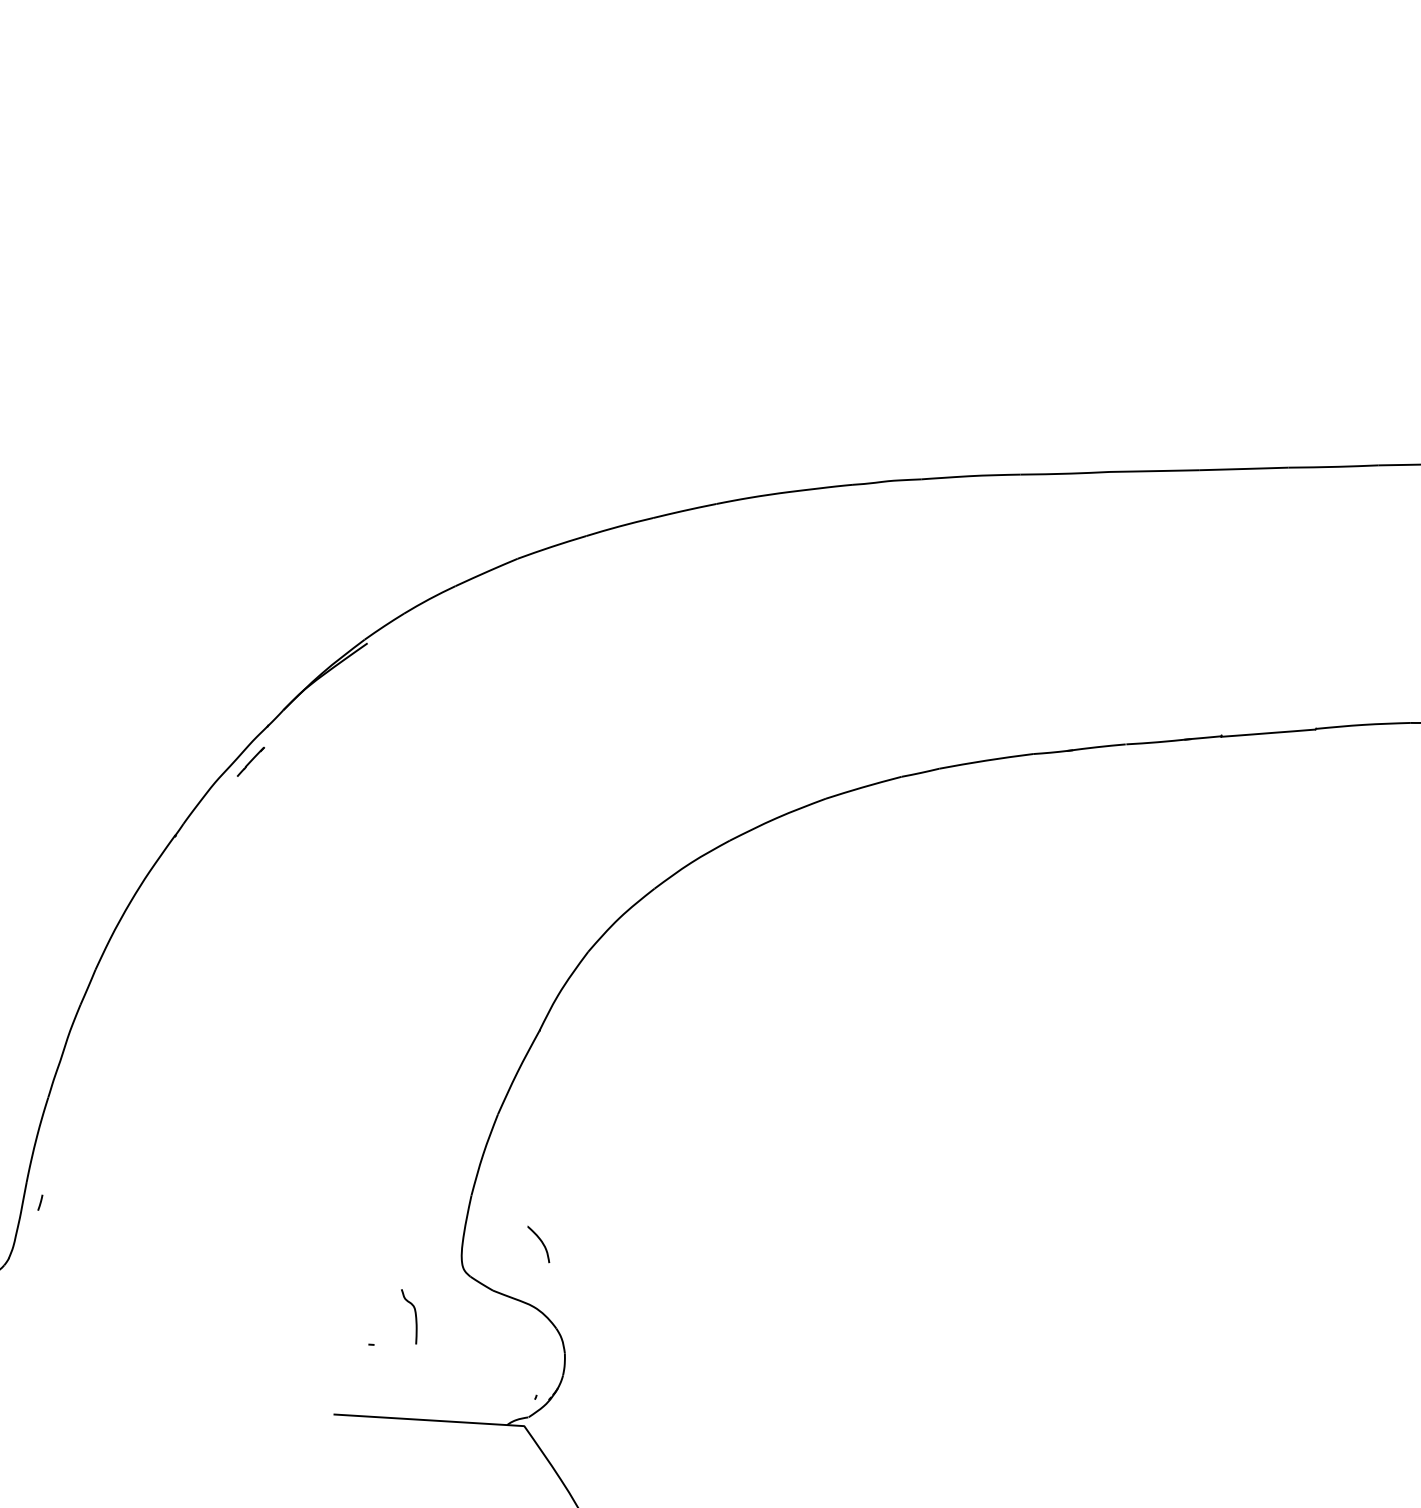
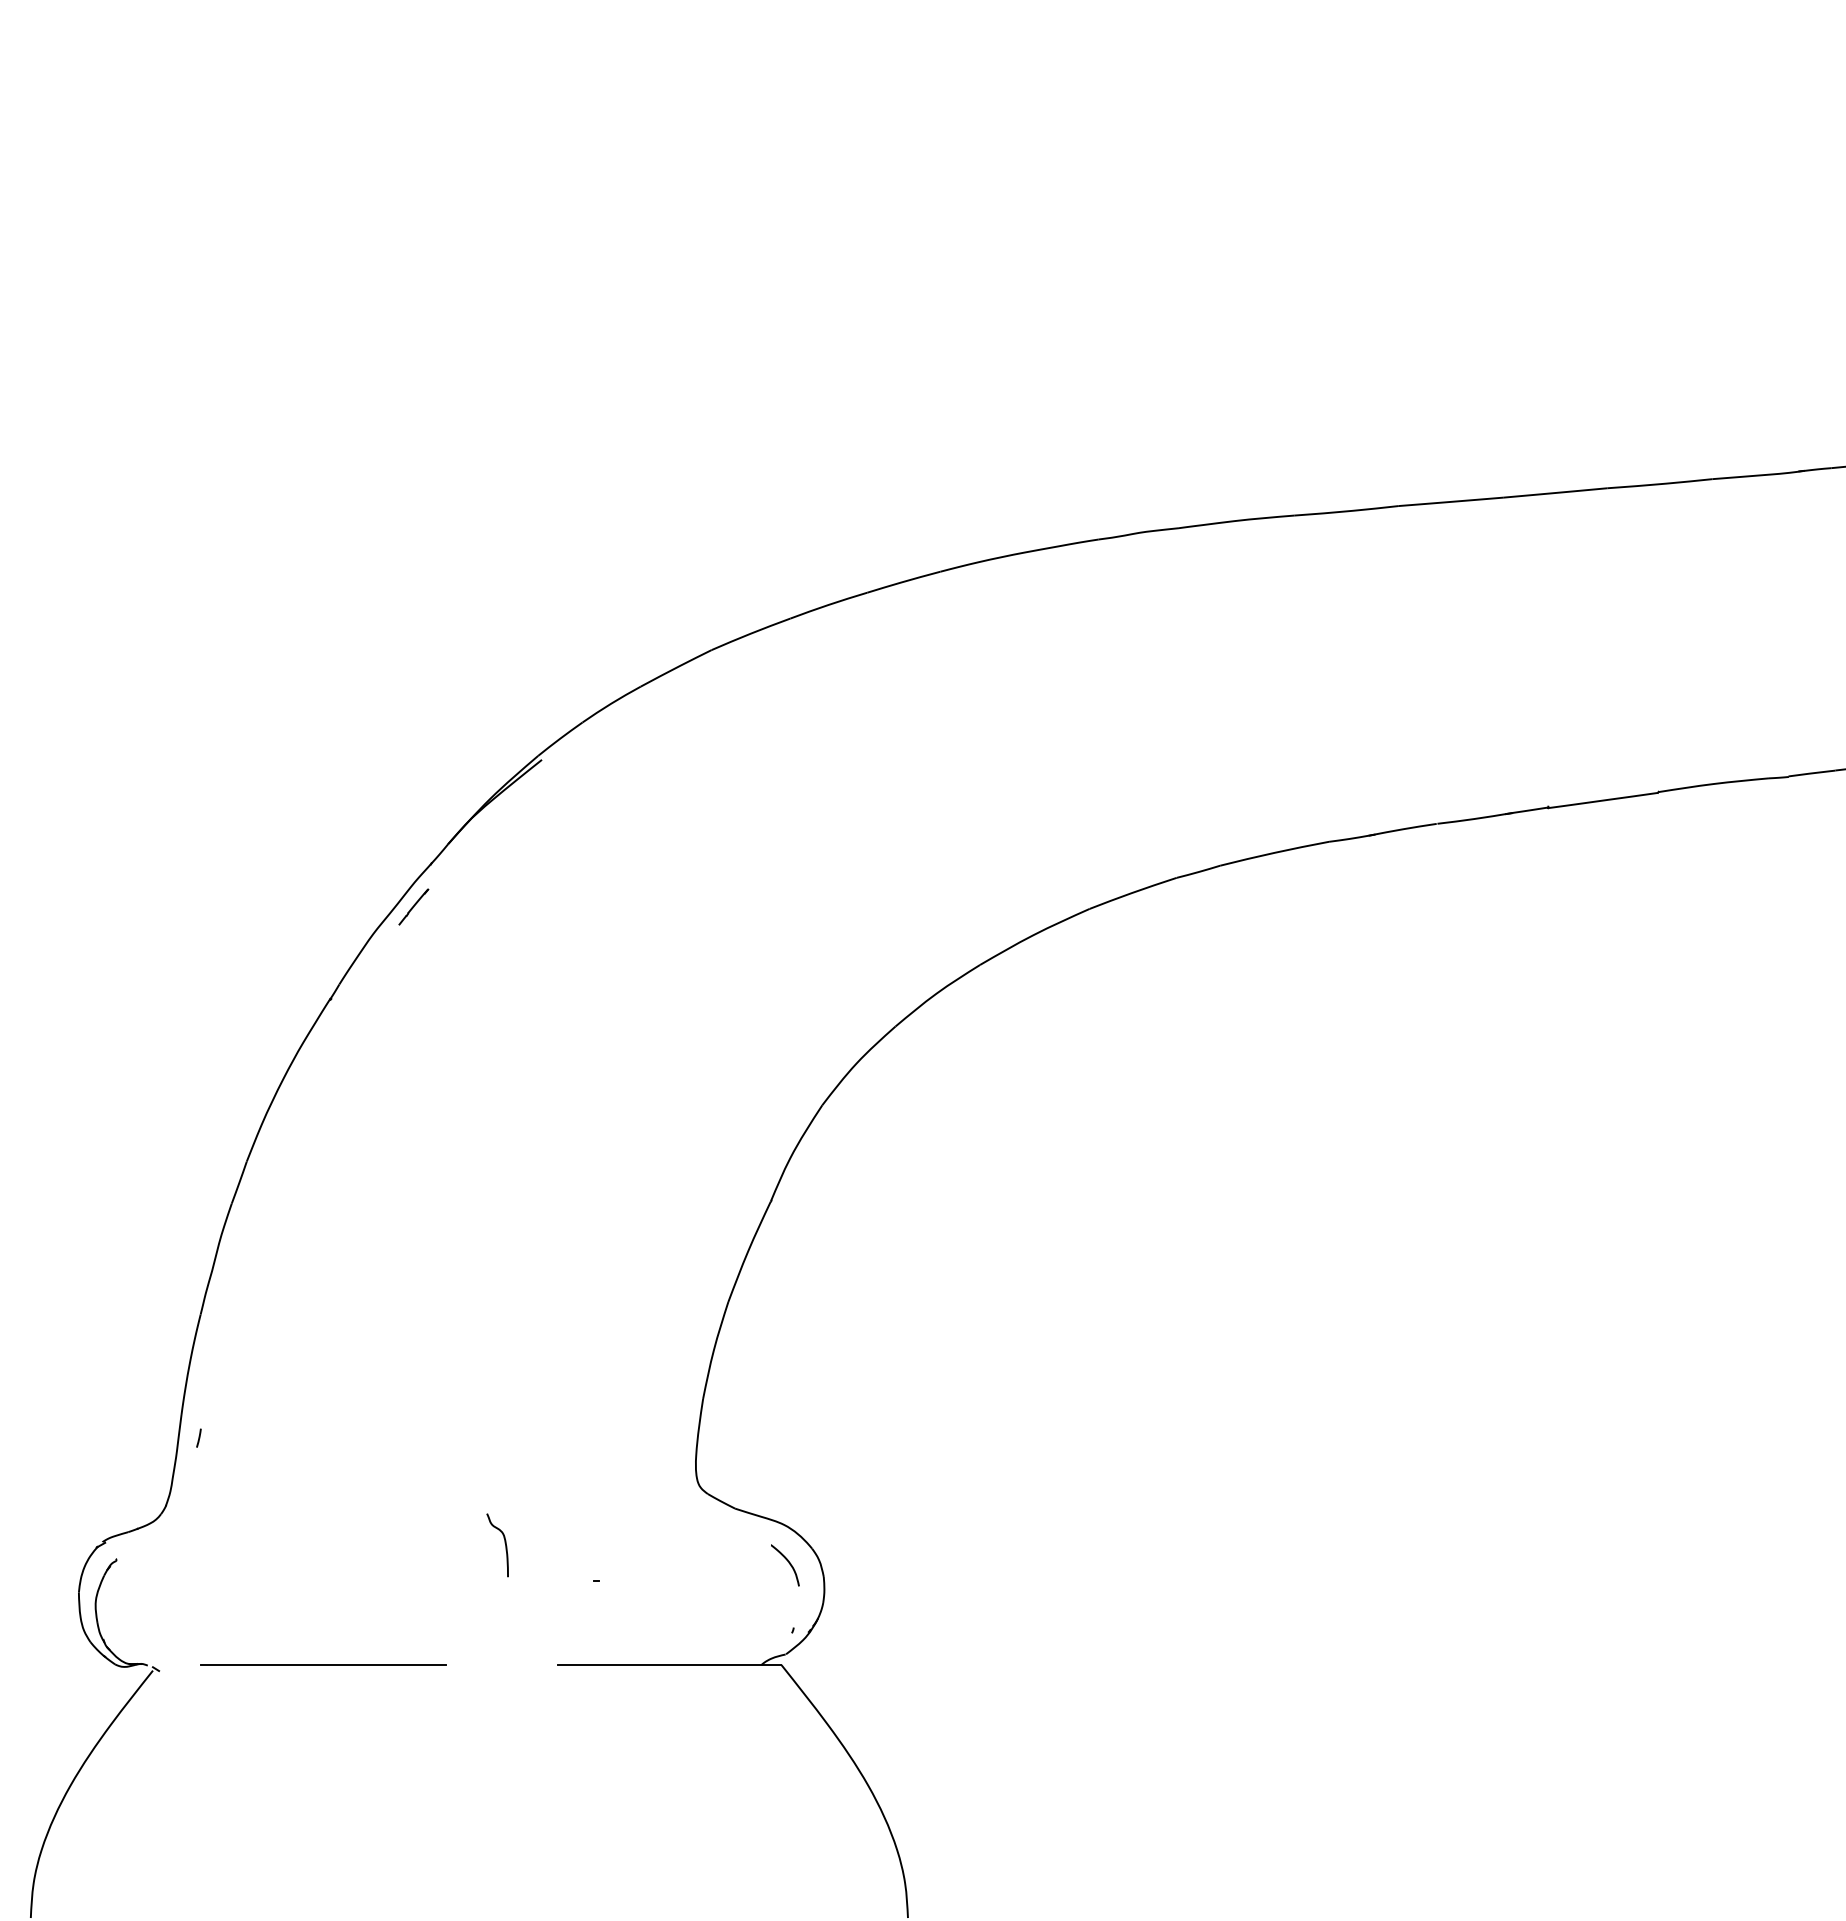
curve: (541, 1243) -> (788, 1563), moved
curve: (414, 1315) -> (504, 1543), moved
line: (134, 1402) -> (323, 1665), added

